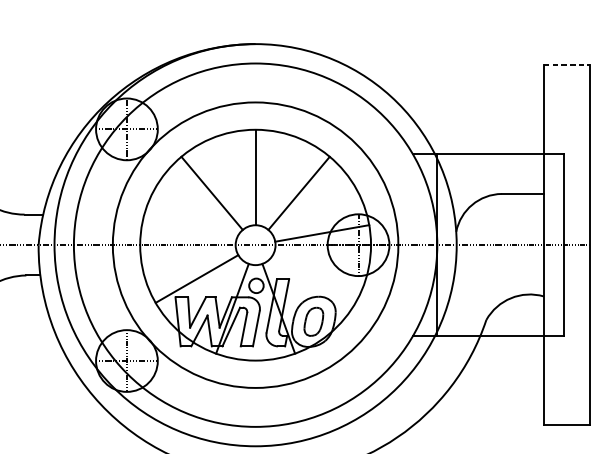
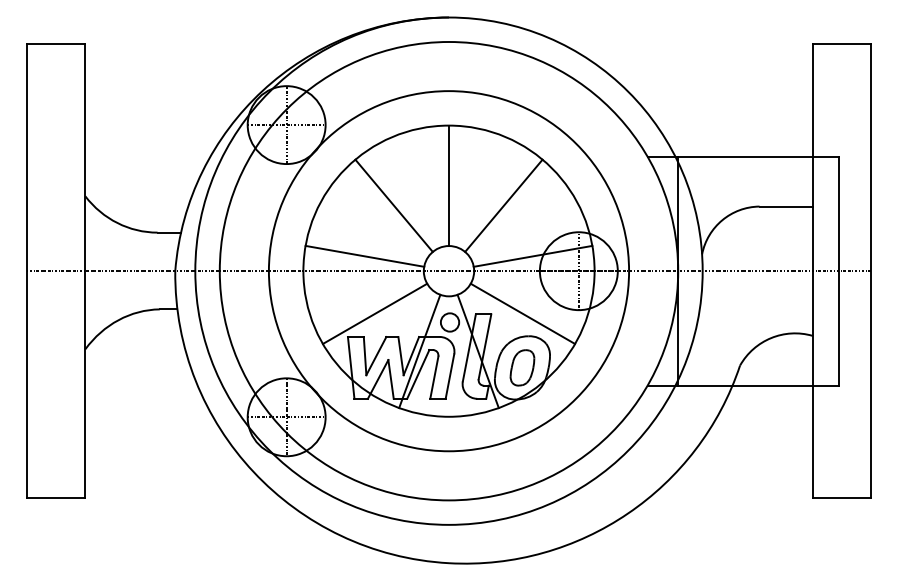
line: (567, 64) -> (842, 43), dashed -> solid
line: (188, 232) -> (364, 255), added
line: (313, 278) -> (522, 313), added

